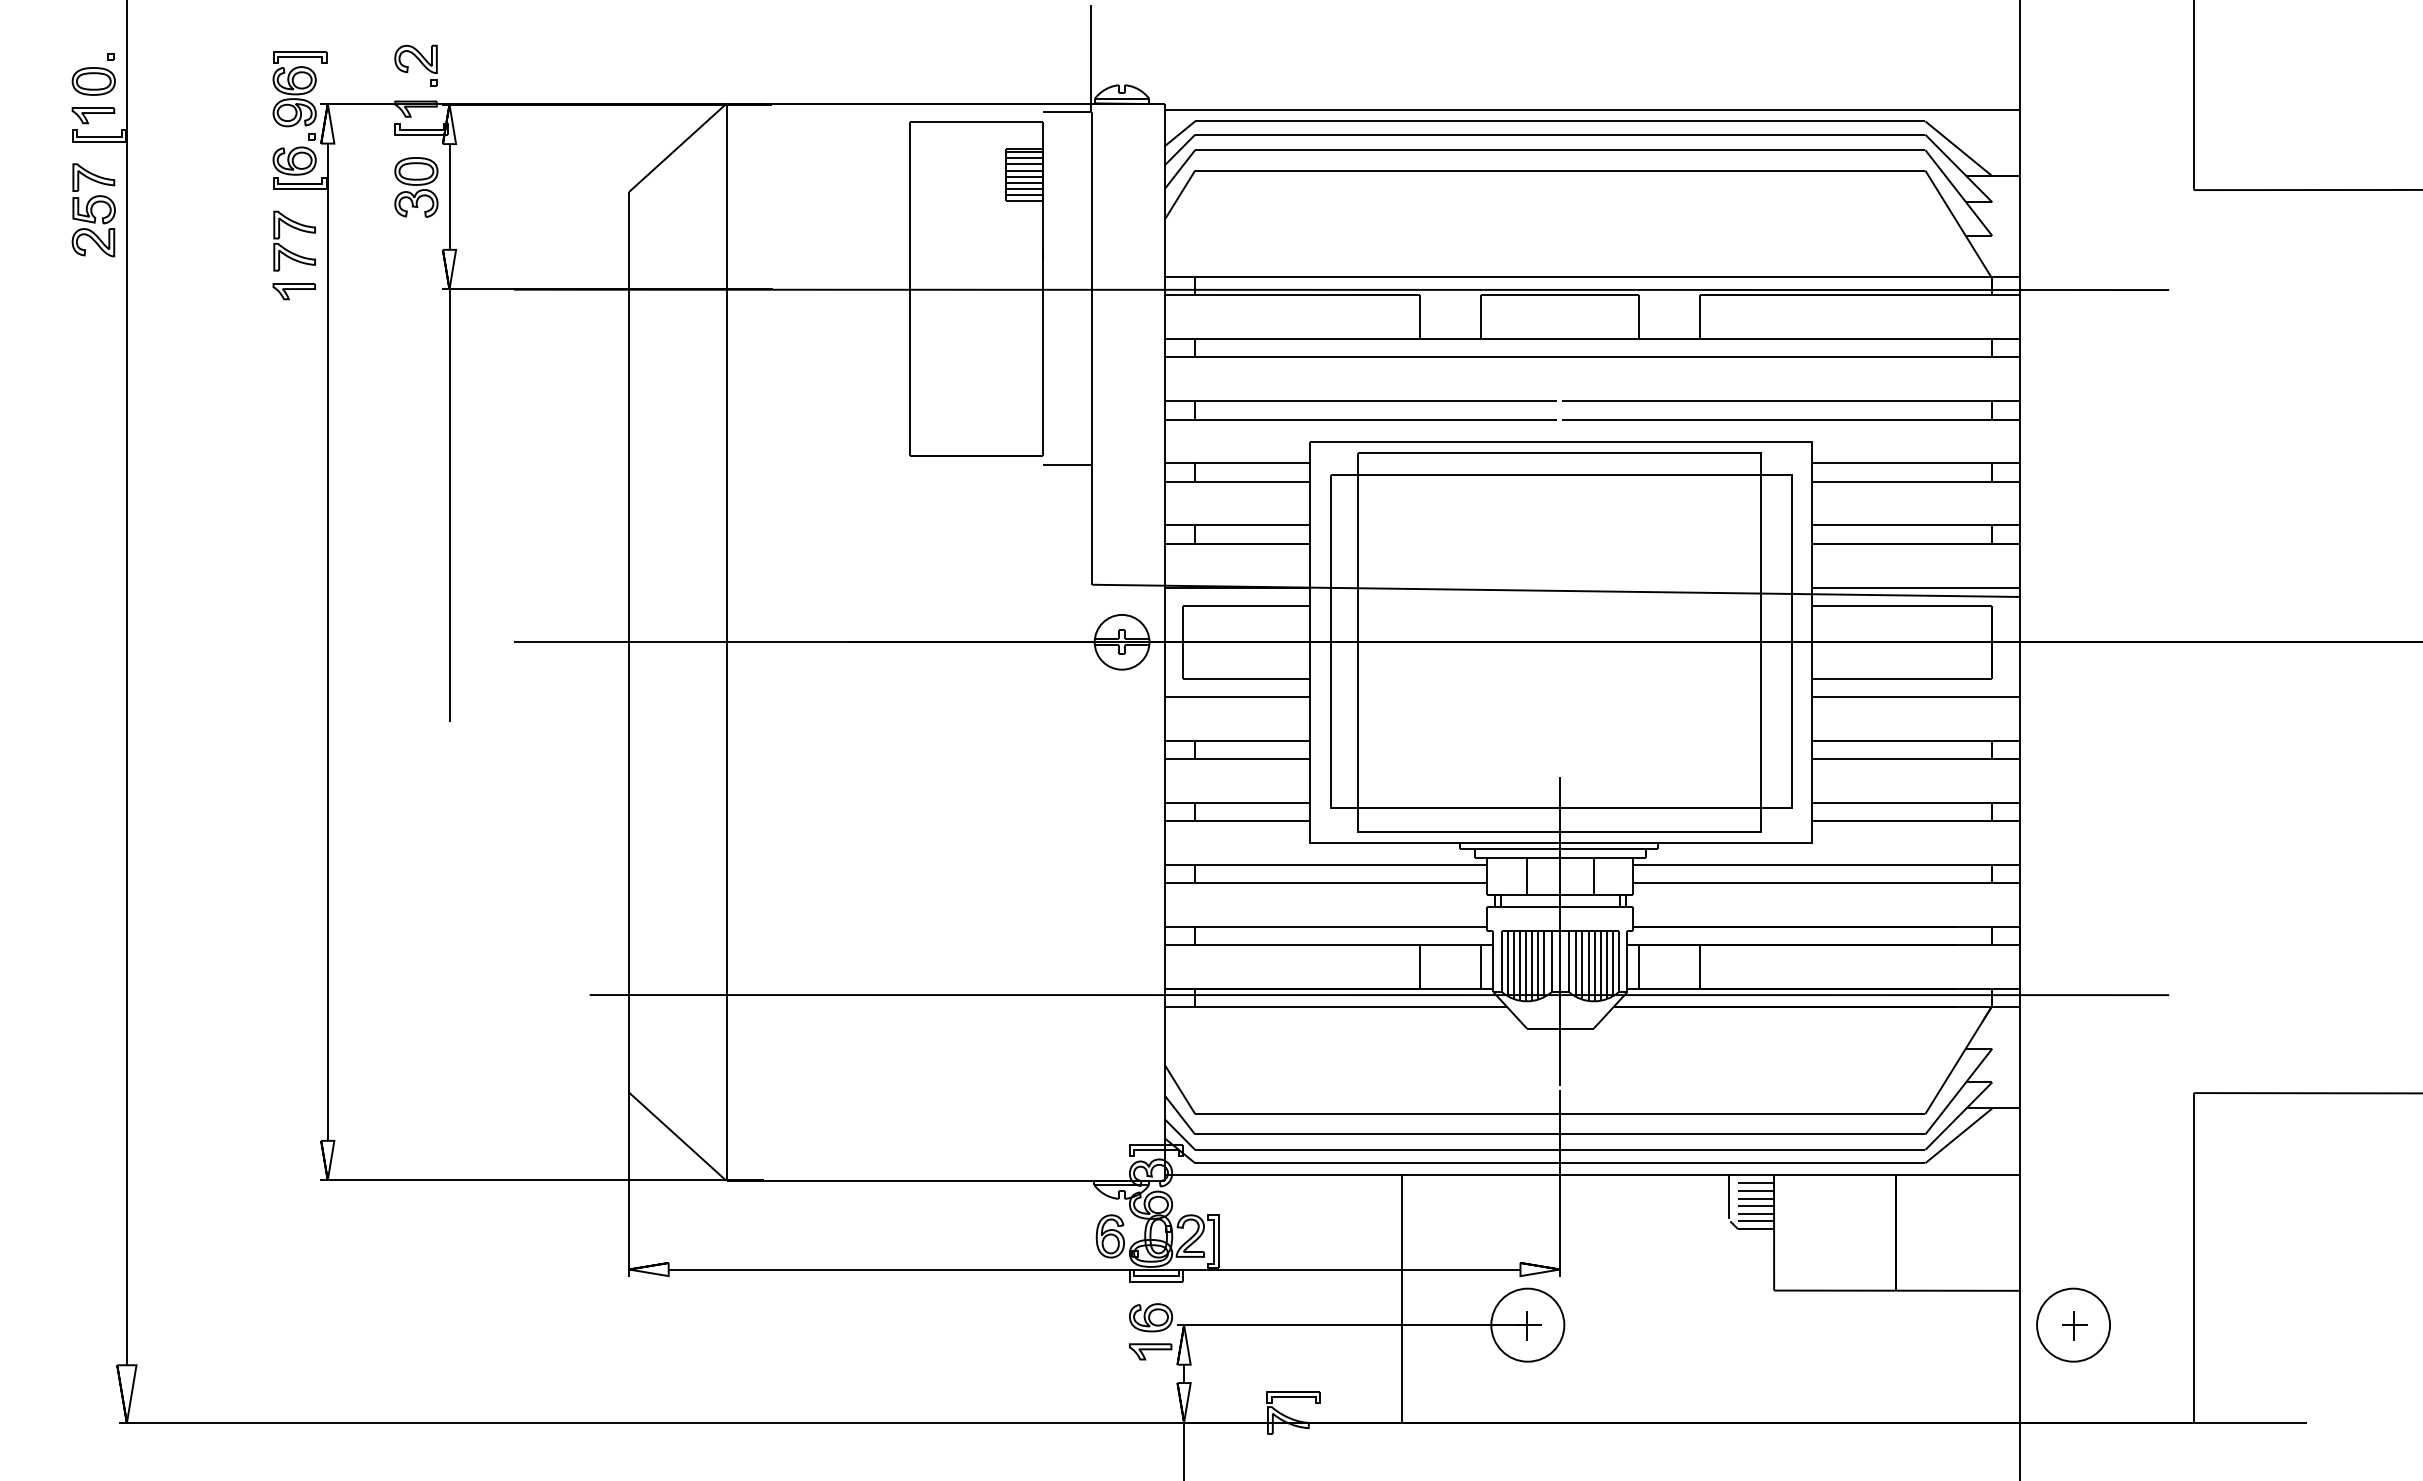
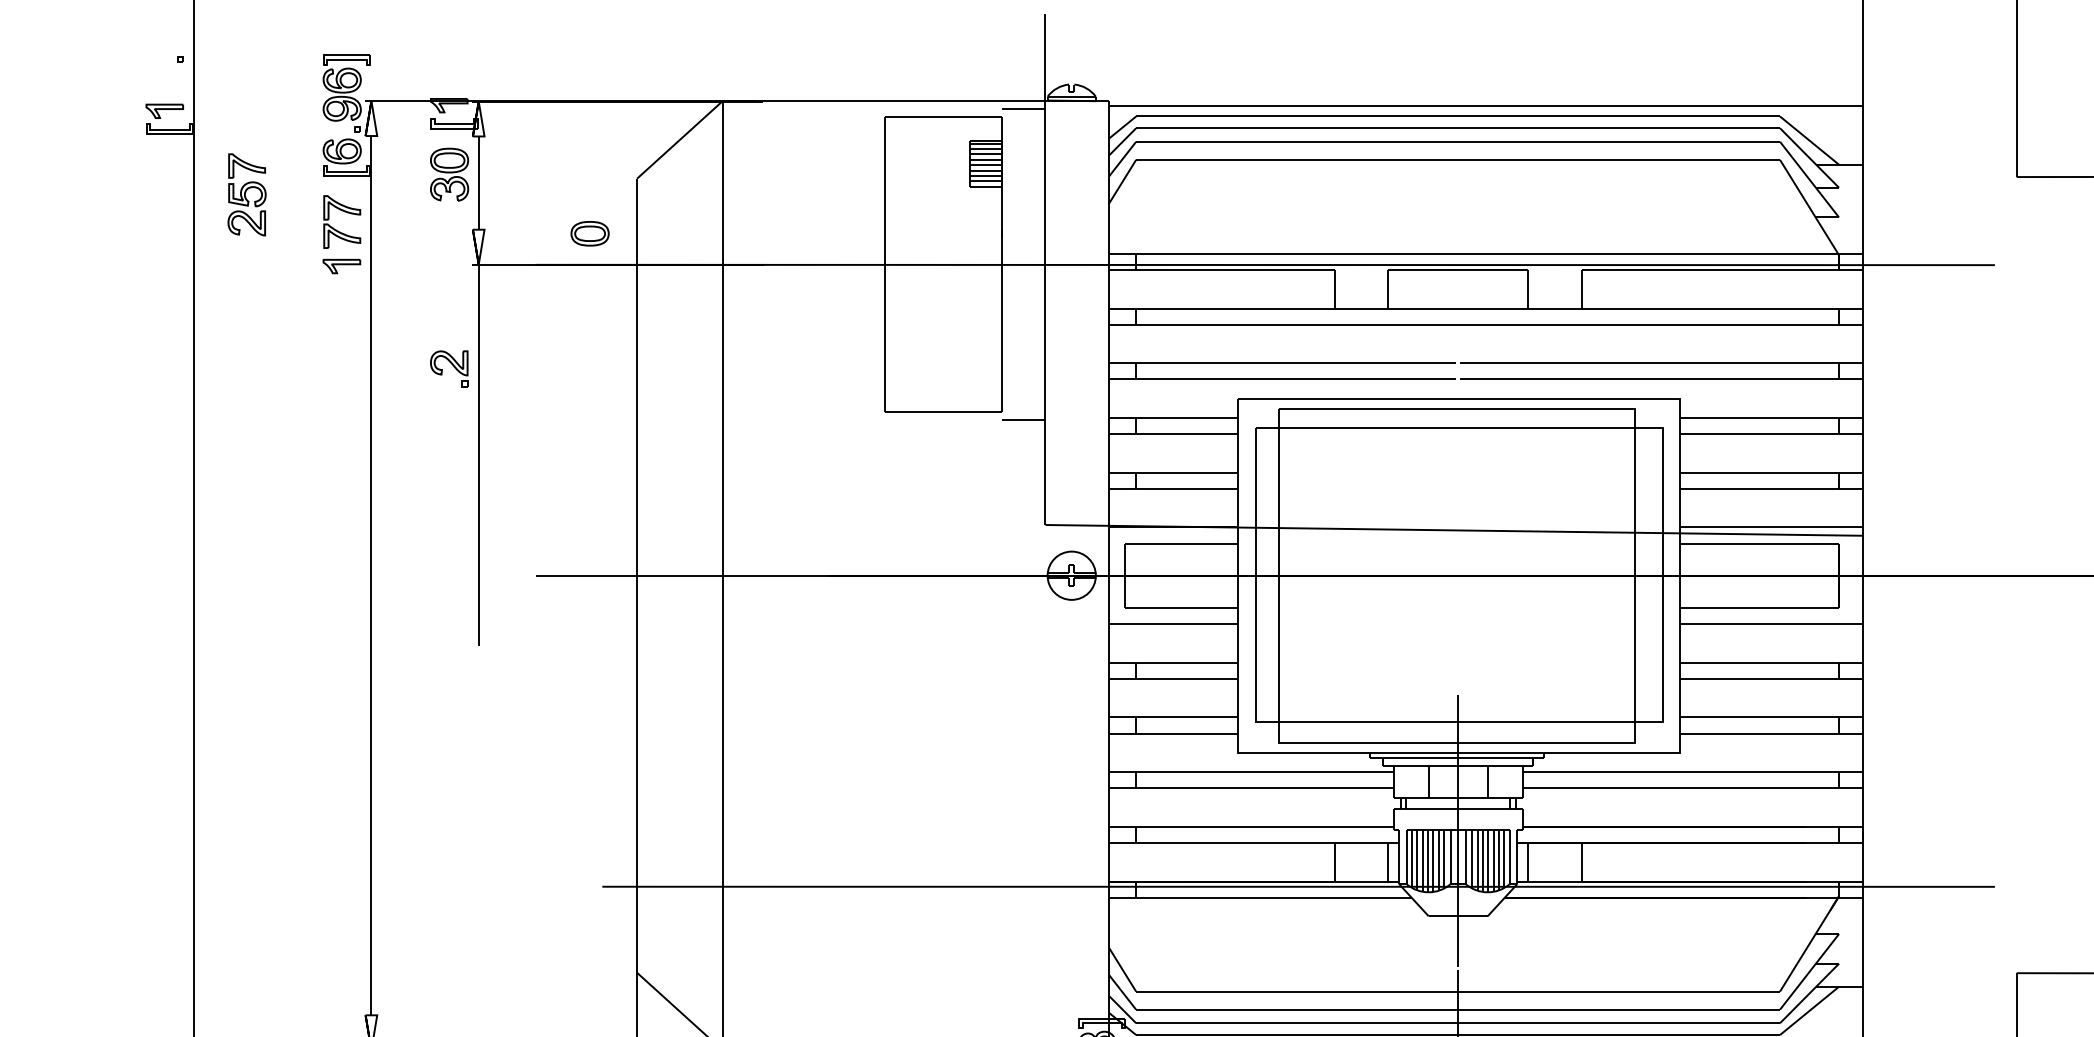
part: (415, 65) -> (448, 368), moved
part: (93, 81) -> (589, 233), moved
part: (93, 210) -> (246, 195), moved

